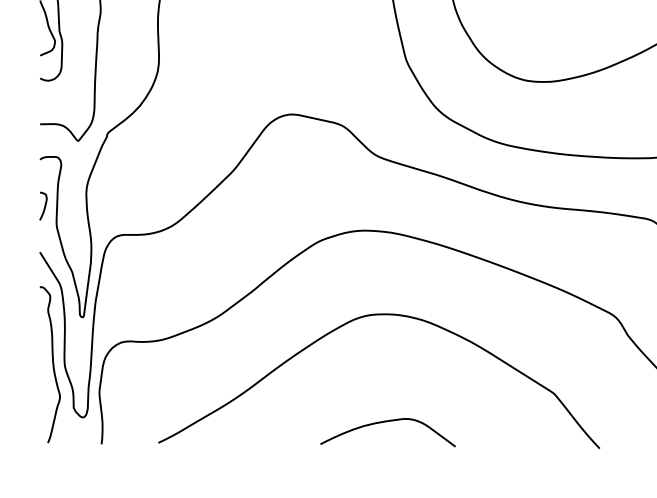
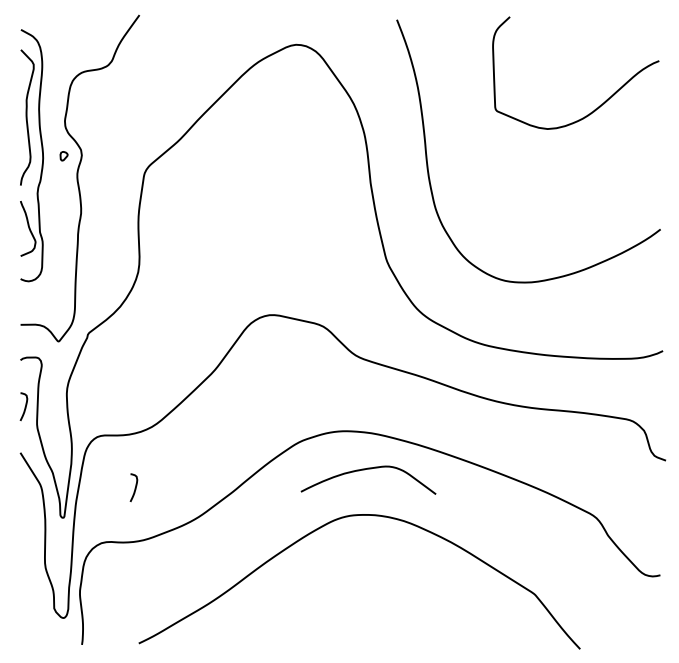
curve: (154, 287) -> (134, 488), added
curve: (52, 363) -> (32, 564), removed
curve: (384, 422) -> (364, 470), moved

